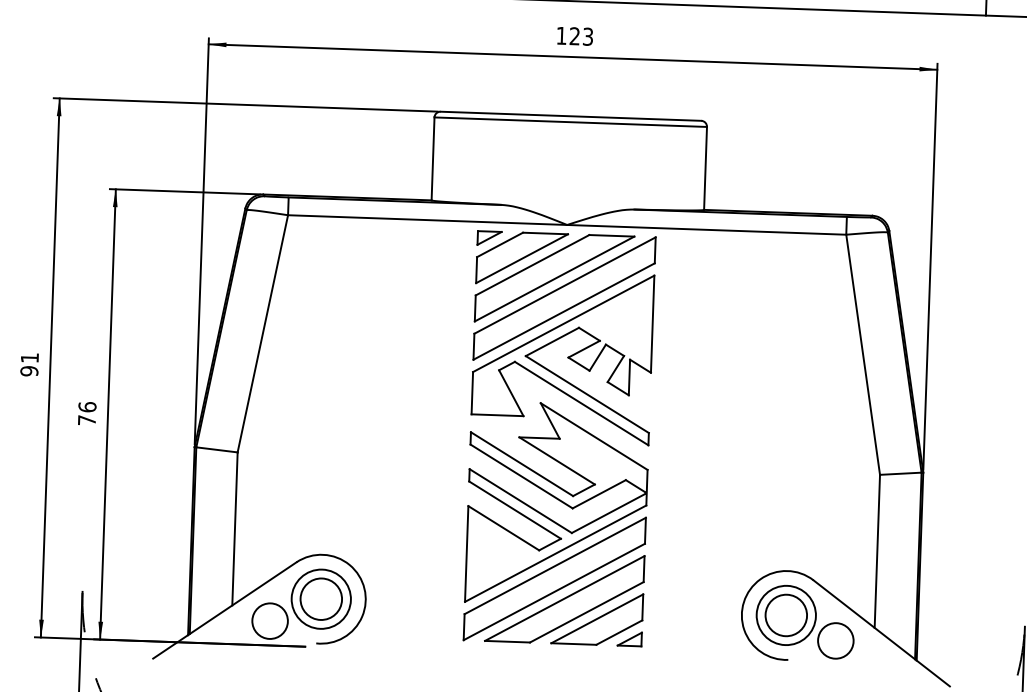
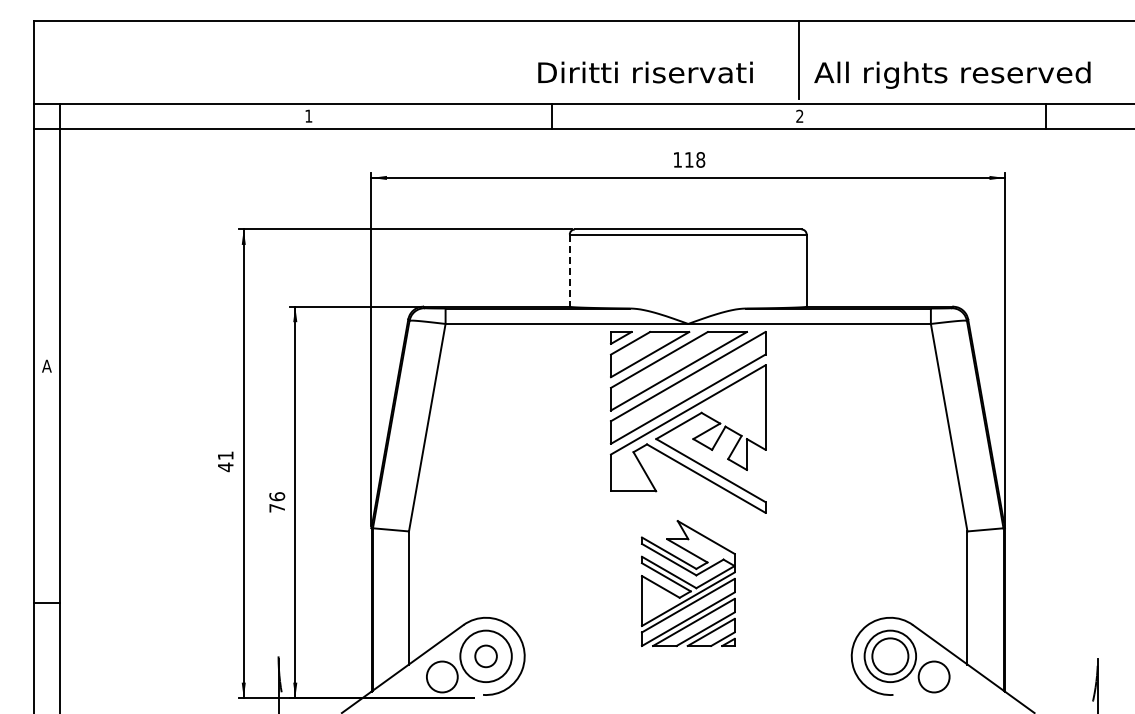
text: (580, 36) -> (694, 159), 123 -> 118
line: (432, 159) -> (569, 271), solid -> dashed
text: (29, 371) -> (225, 467), 91 -> 41
part: (557, 523) -> (688, 583), size x0.6
circle: (321, 599) -> (486, 656), size x0.6

